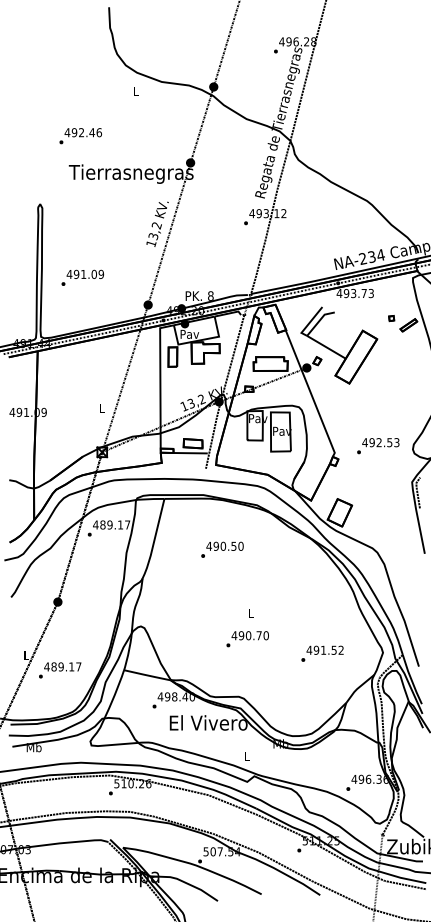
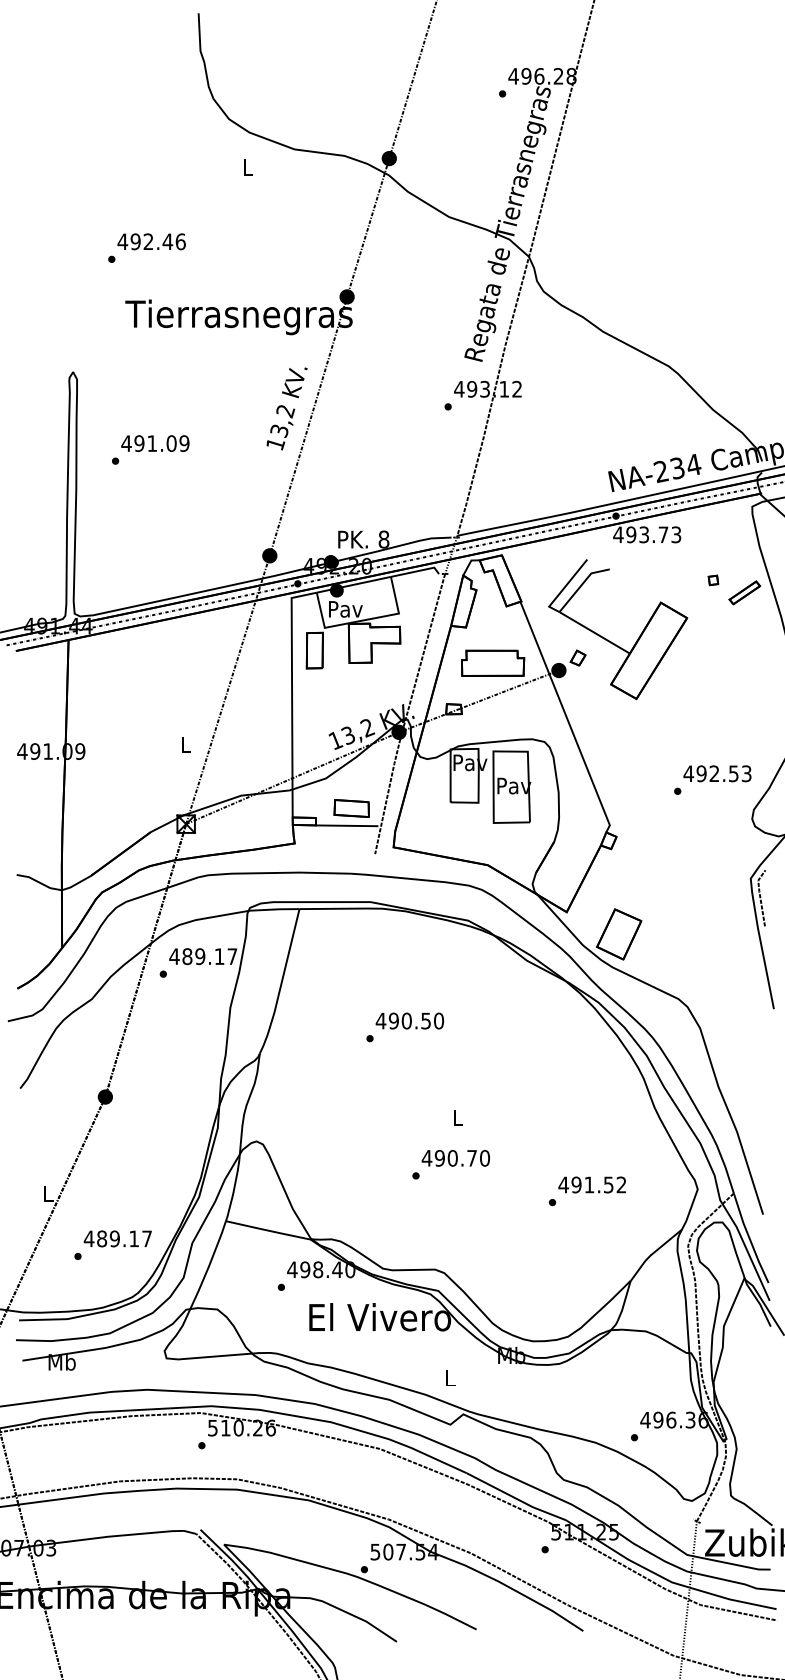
text: (82, 277) -> (150, 449), moved
text: (378, 446) -> (713, 780), moved
text: (222, 549) -> (405, 1026), moved
text: (60, 670) -> (113, 1245), moved

